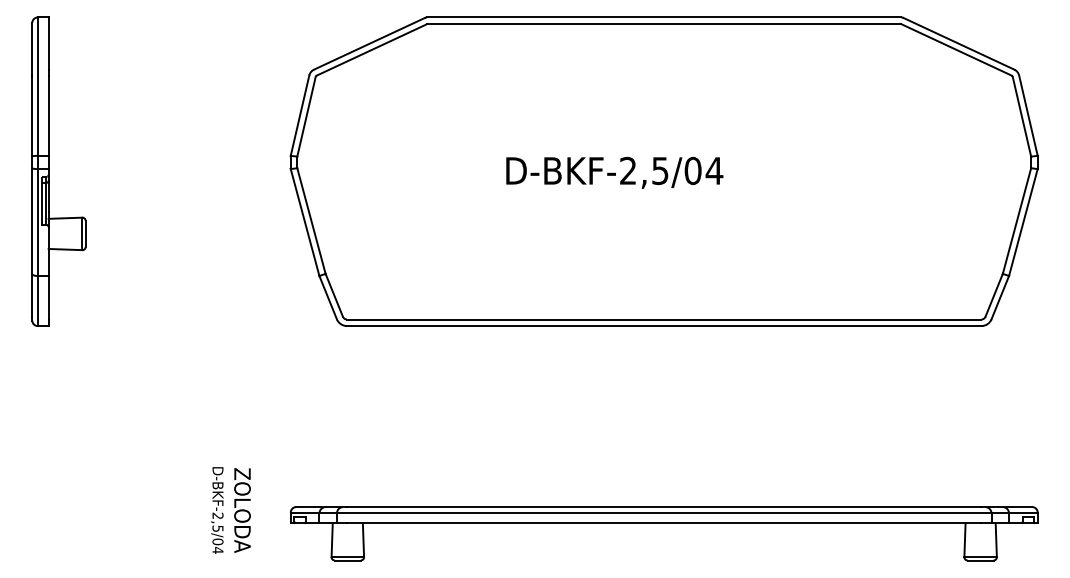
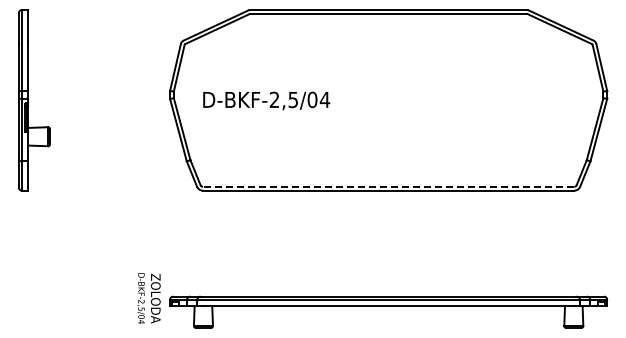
text: (614, 171) -> (266, 100), moved
line: (663, 318) -> (388, 186), solid -> dashed
text: (230, 510) -> (148, 298), moved

